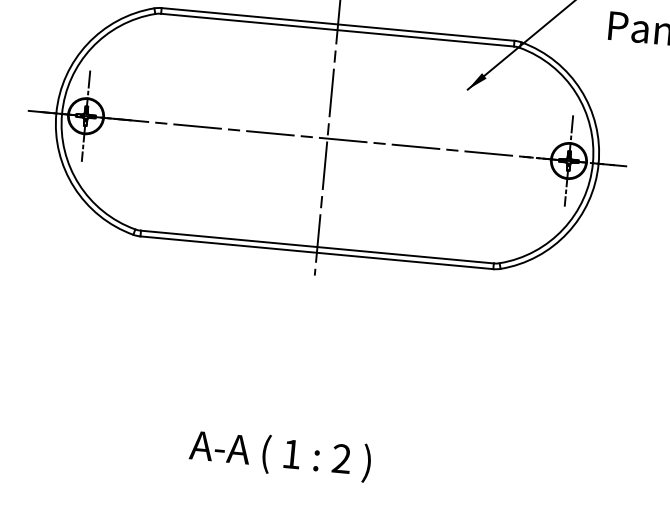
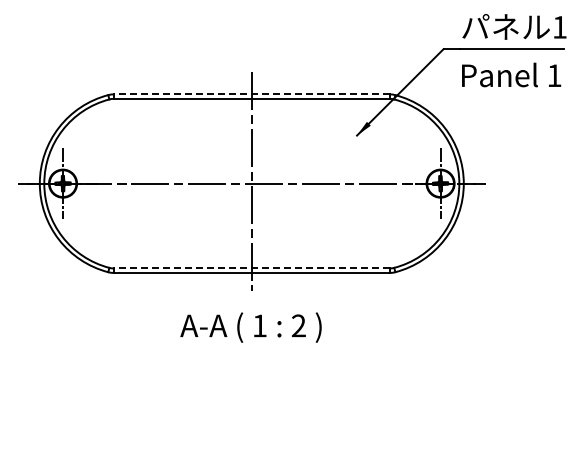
line: (337, 24) -> (251, 94), solid -> dashed
line: (317, 247) -> (251, 268), solid -> dashed
text: (279, 455) -> (250, 327), moved

